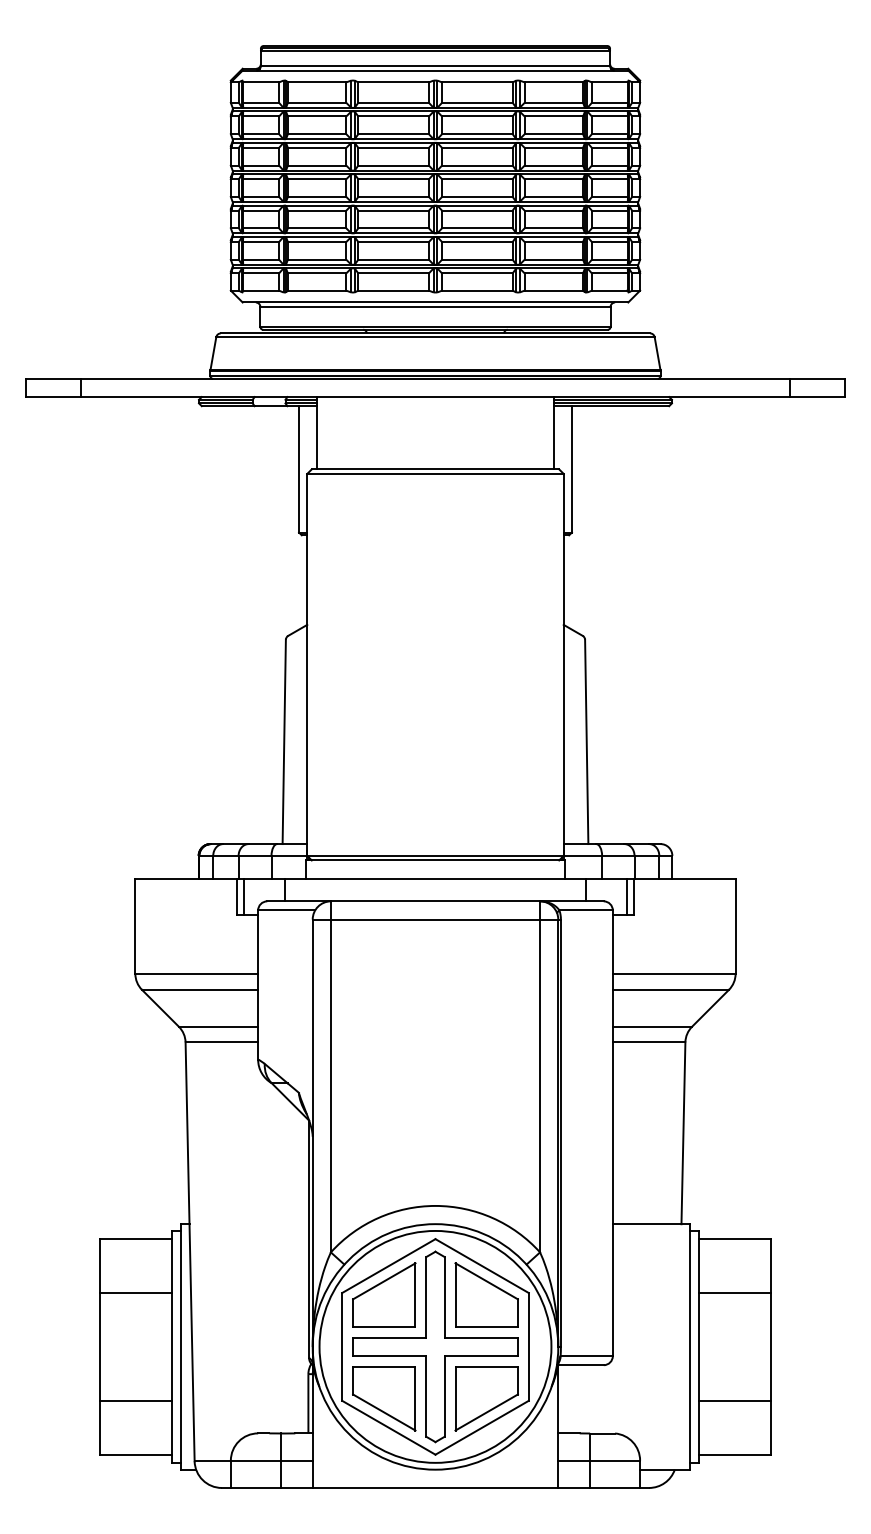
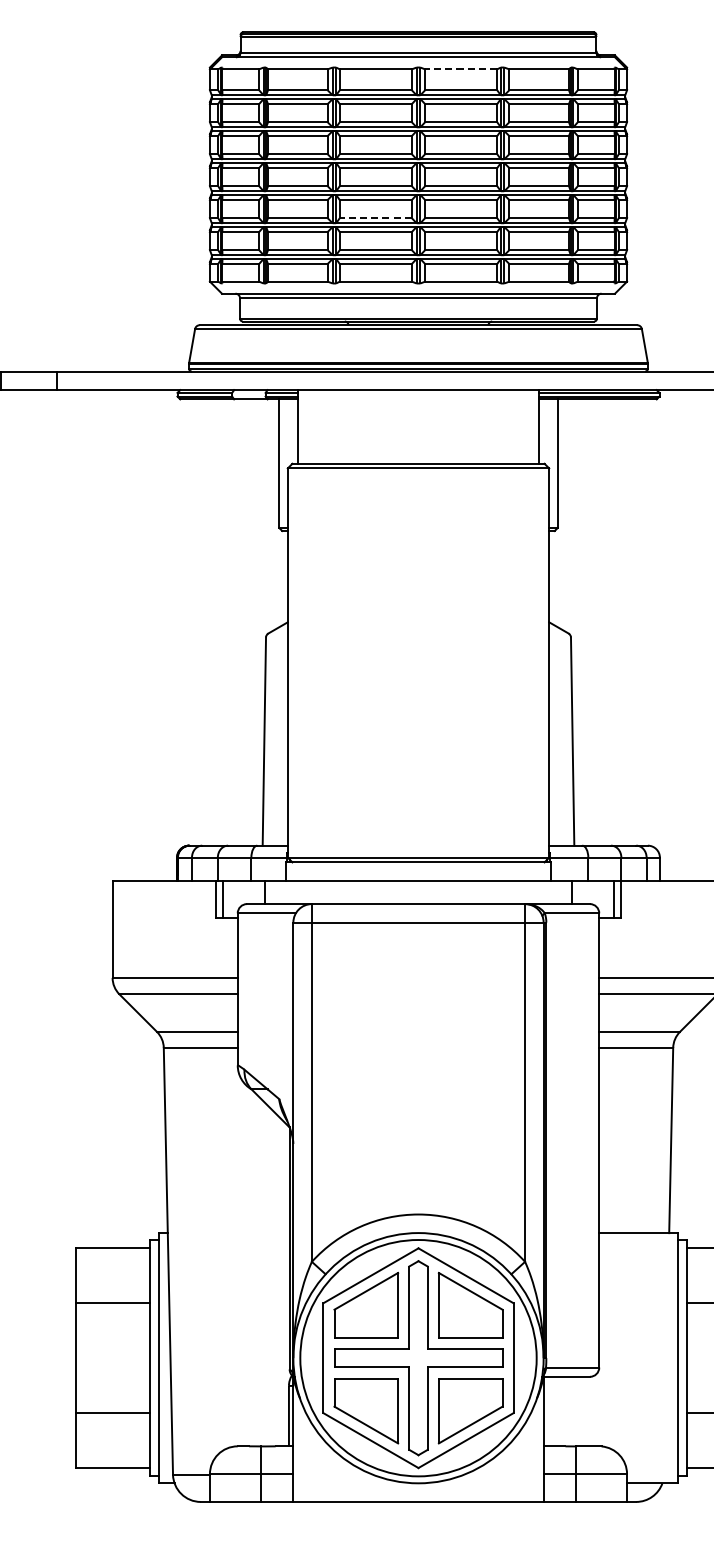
line: (476, 82) -> (460, 69), solid -> dashed
line: (393, 228) -> (375, 218), solid -> dashed

